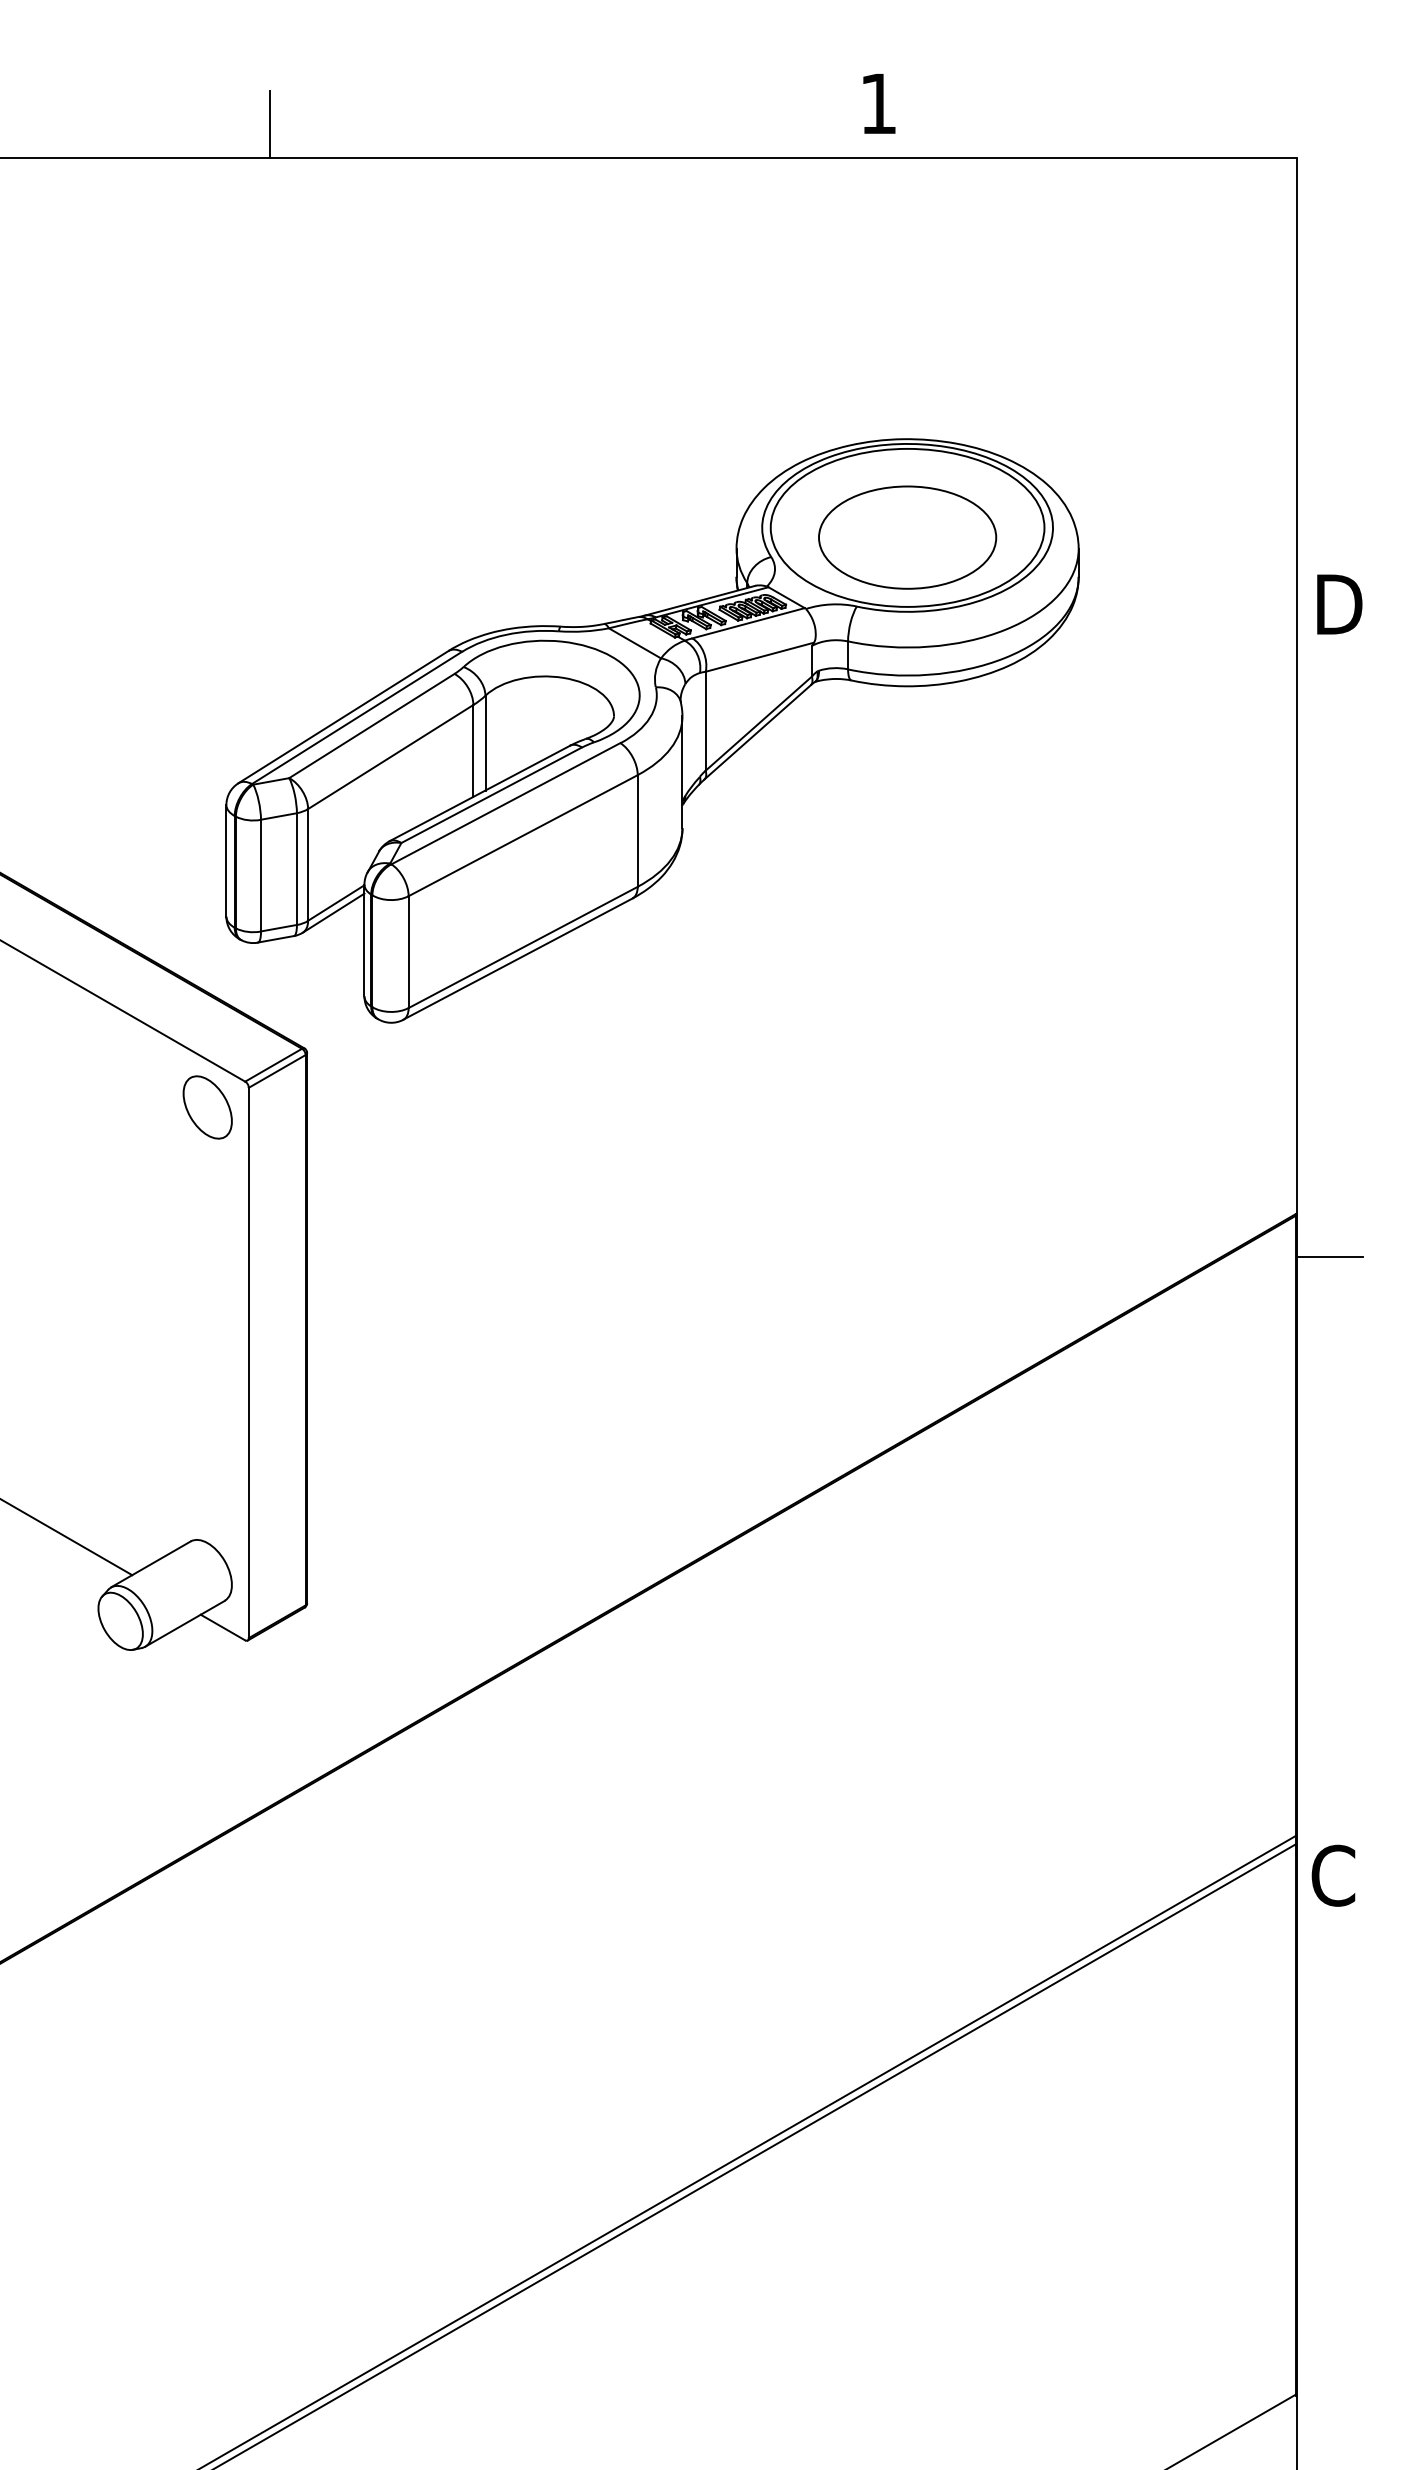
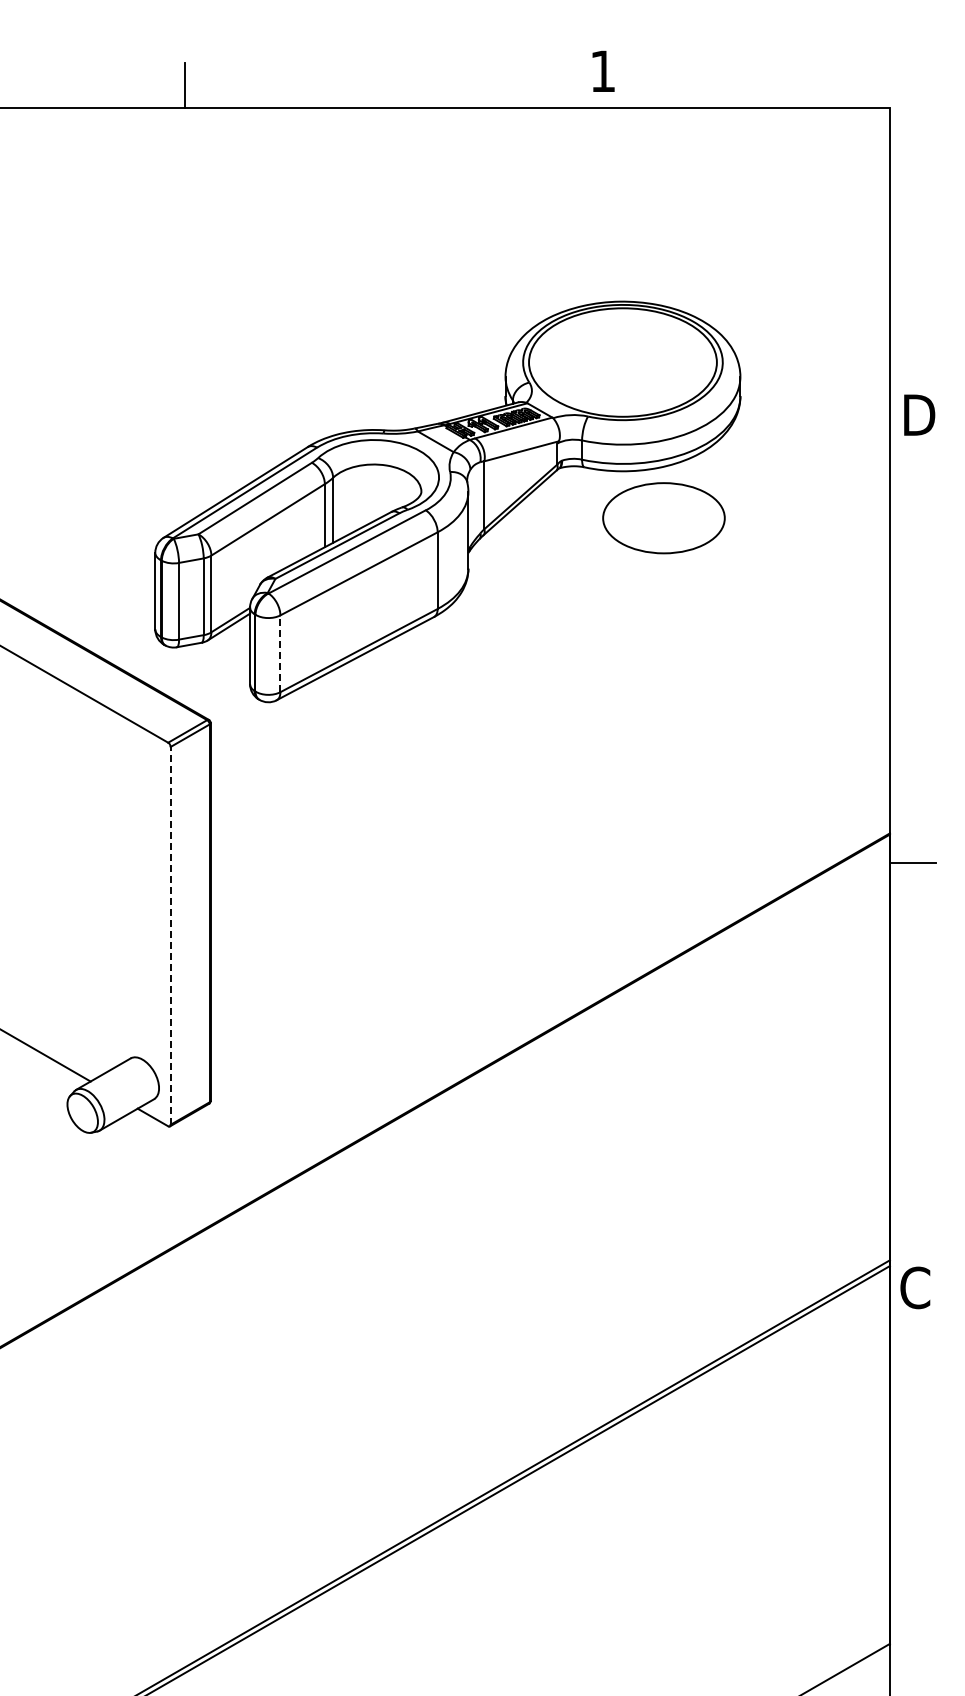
part: (906, 538) -> (663, 518), moved
line: (408, 951) -> (280, 653), solid -> dashed
part: (207, 1107) -> (142, 760), removed
line: (248, 1362) -> (170, 935), solid -> dashed

